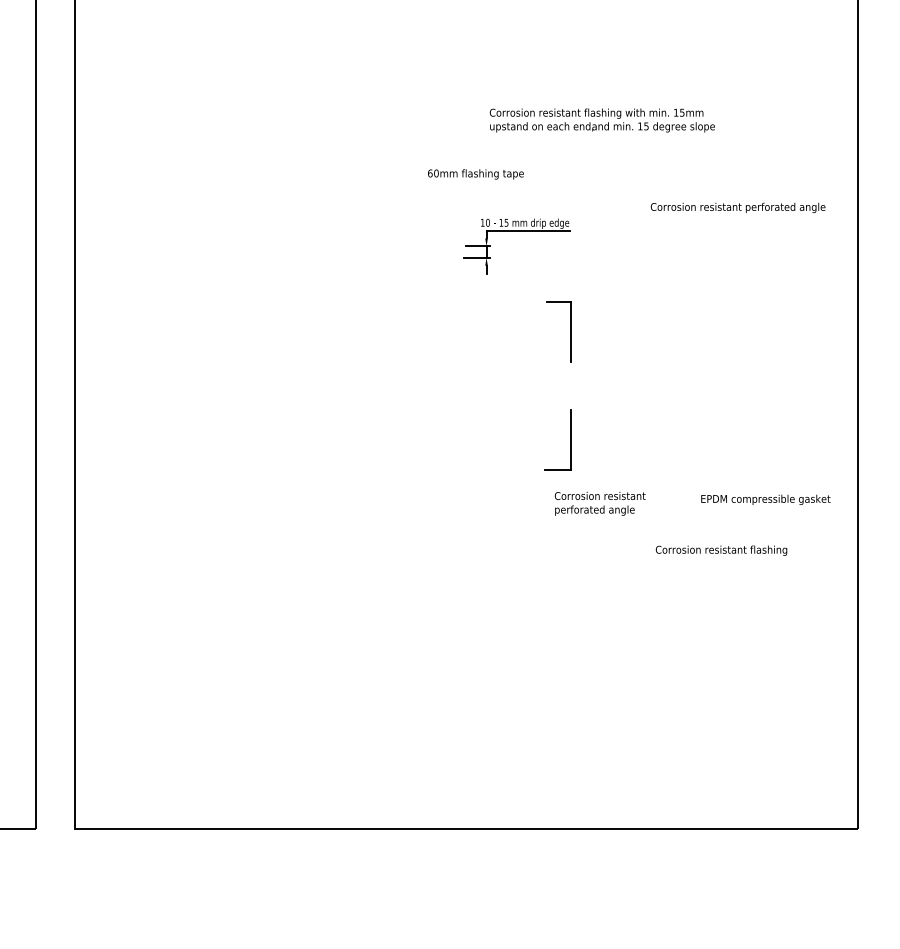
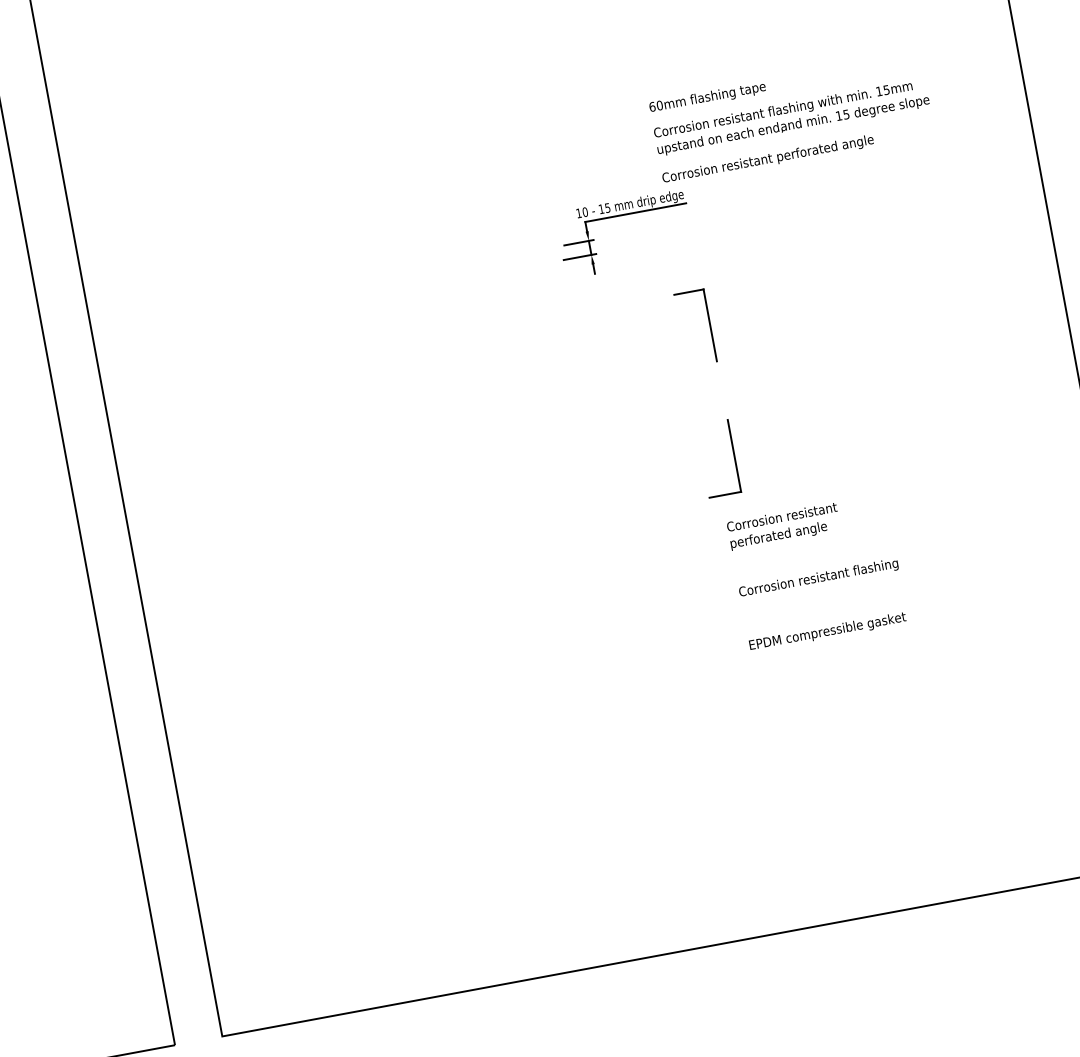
text: (601, 120) -> (790, 117), moved
text: (475, 174) -> (707, 98), moved
text: (737, 207) -> (767, 159), moved
text: (765, 499) -> (827, 631), moved
text: (721, 550) -> (818, 578), moved

